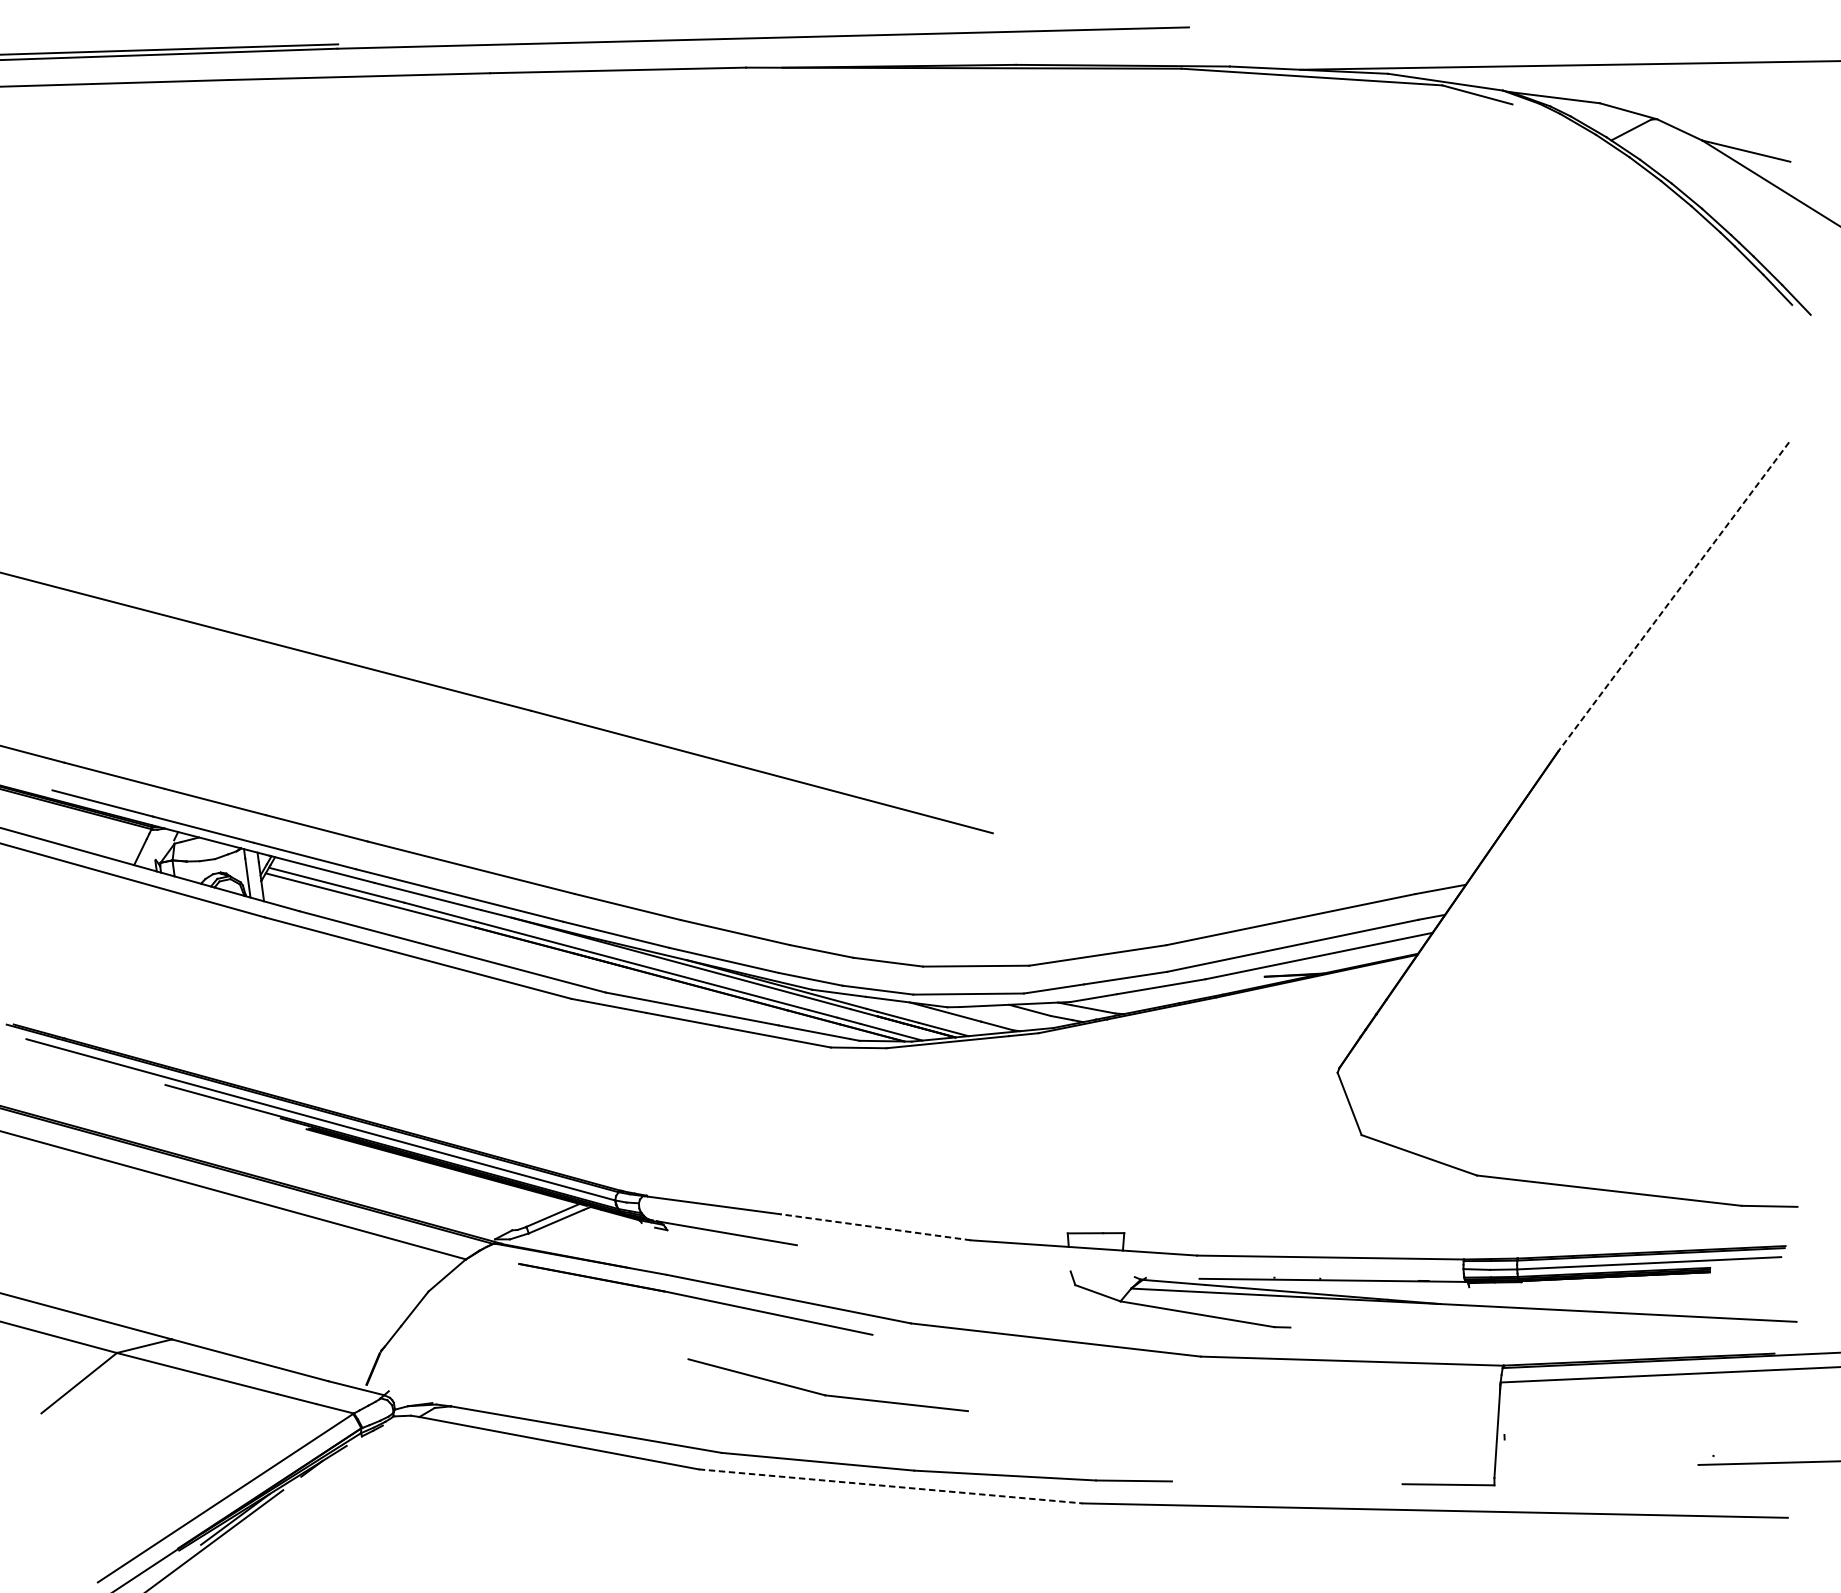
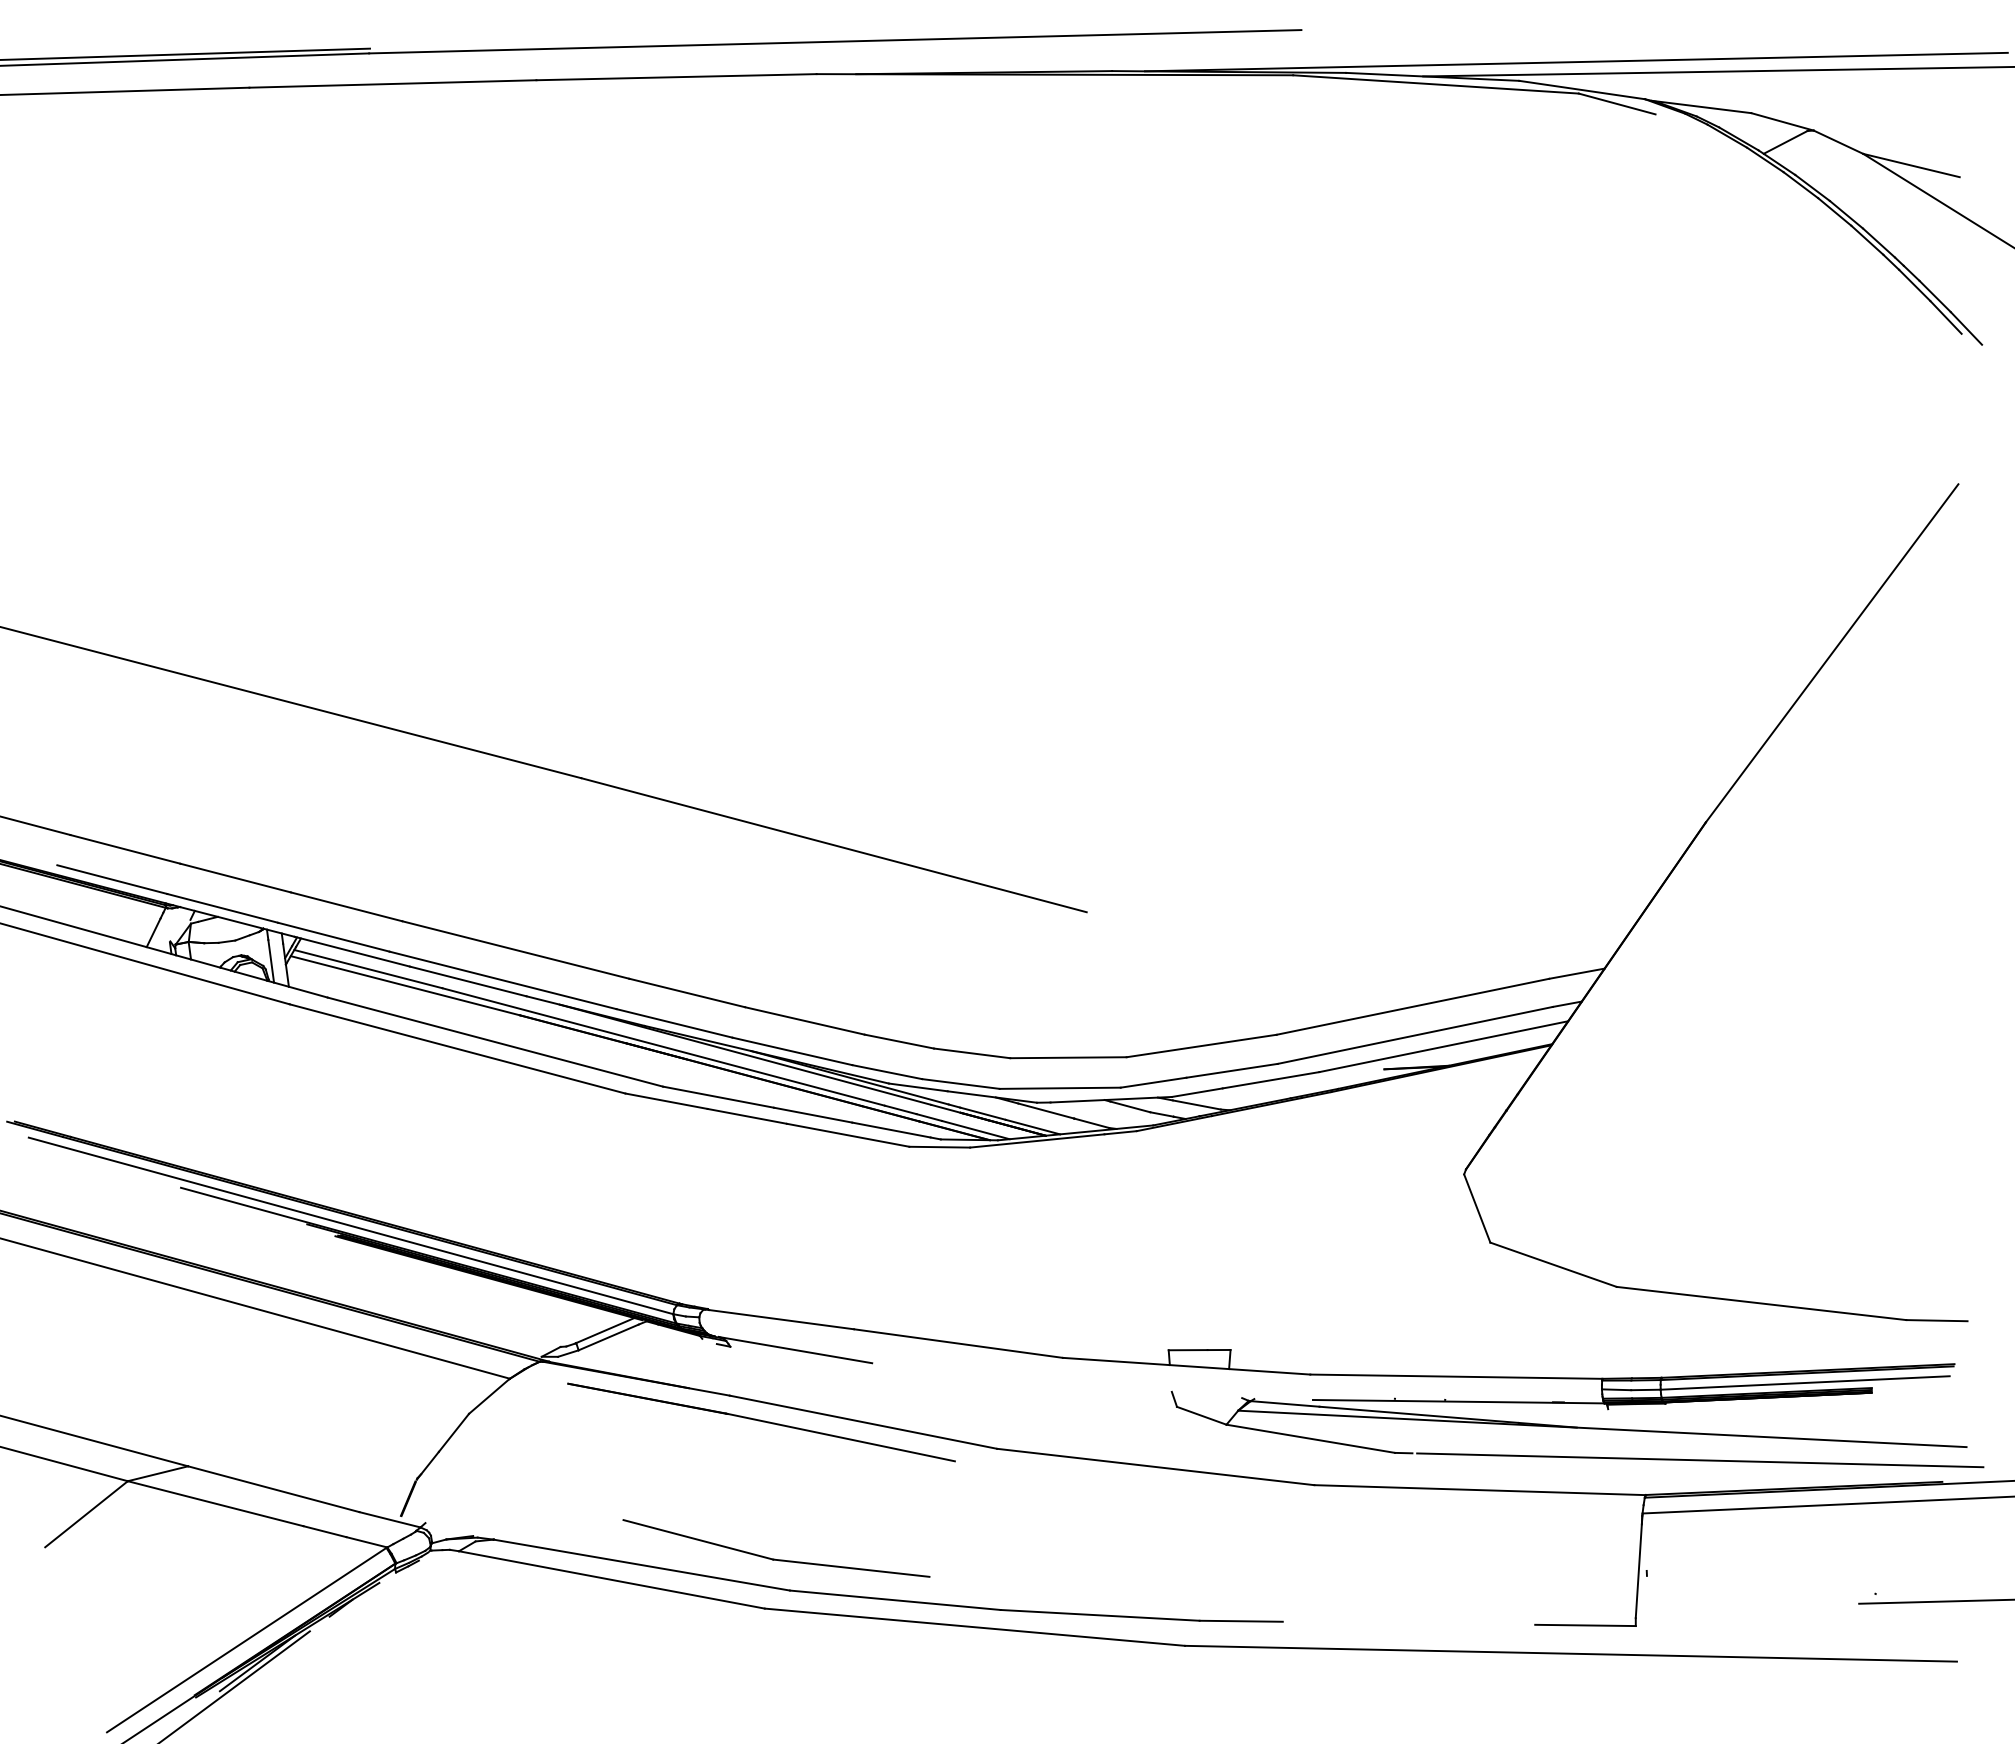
line: (1439, 56) -> (1575, 61), added
line: (1673, 596) -> (1831, 653), dashed -> solid
line: (874, 1227) -> (957, 1343), dashed -> solid
line: (1553, 1334) -> (1700, 1460), added
part: (827, 1394) -> (775, 1558), moved
line: (890, 1486) -> (974, 1627), dashed -> solid

